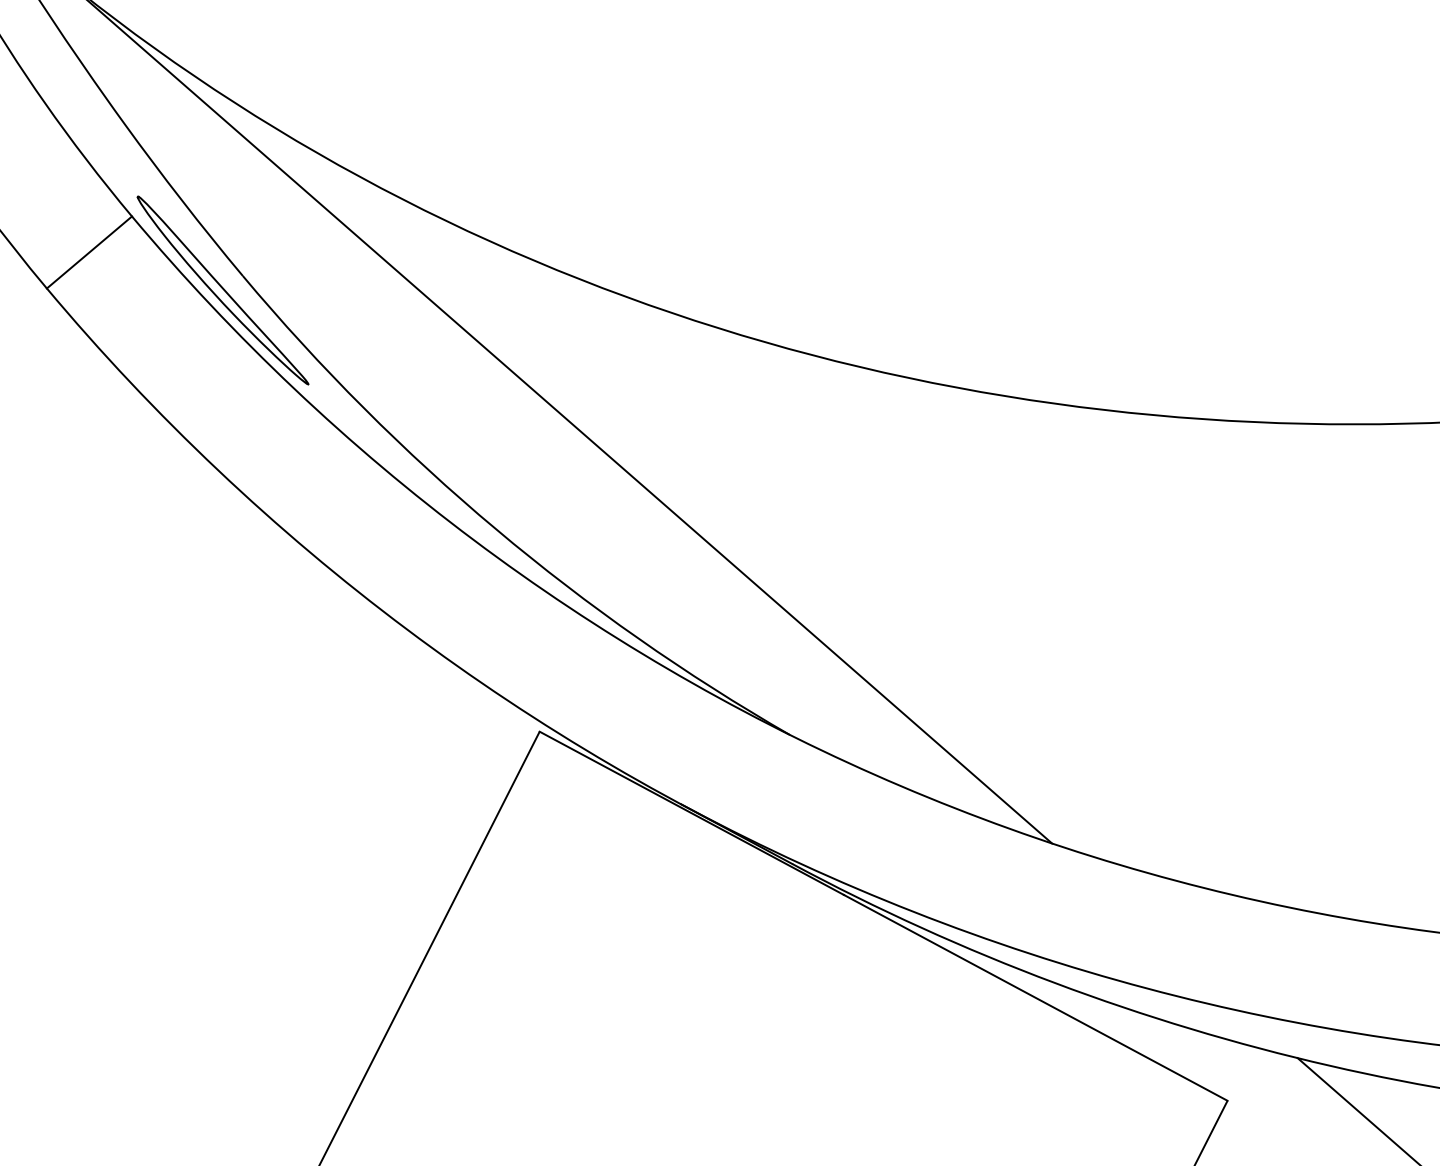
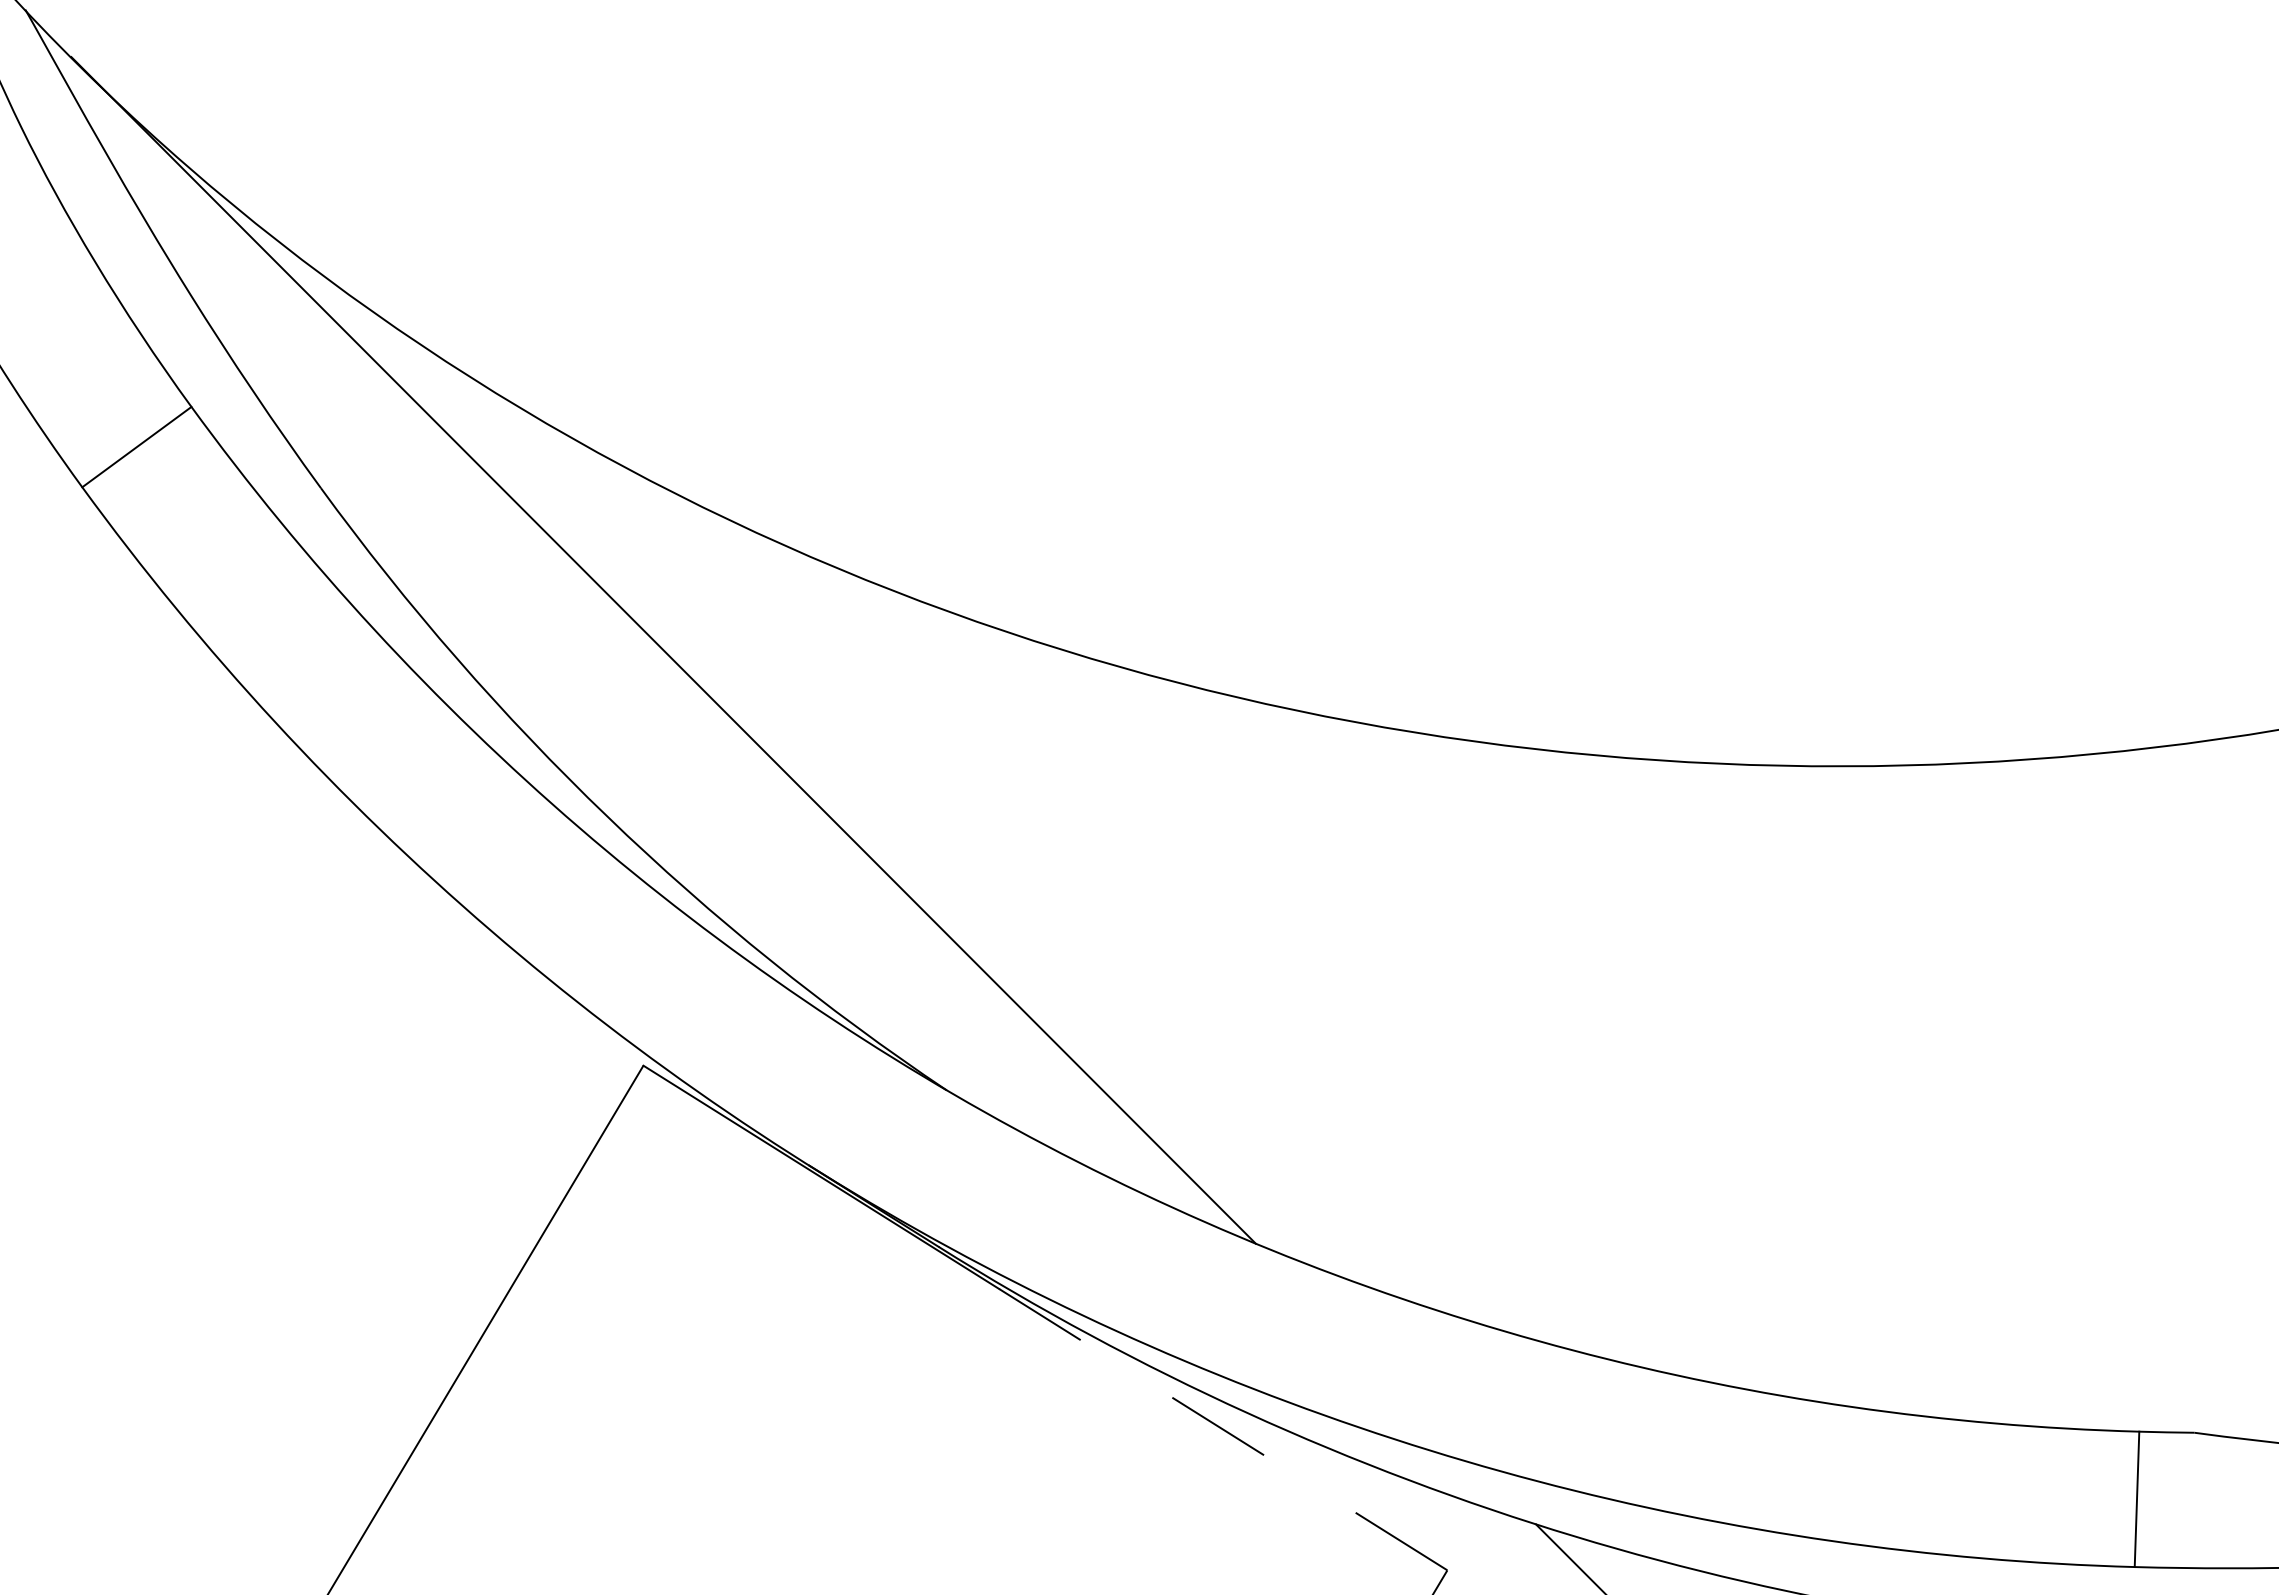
part: (222, 290) -> (295, 504), removed
line: (1035, 997) -> (1223, 1429), solid -> dashed

